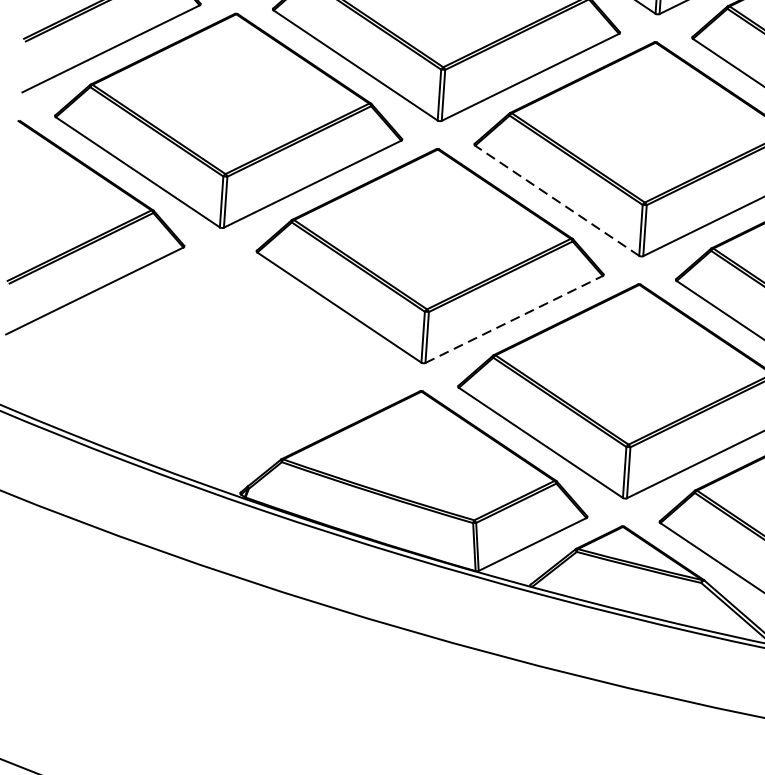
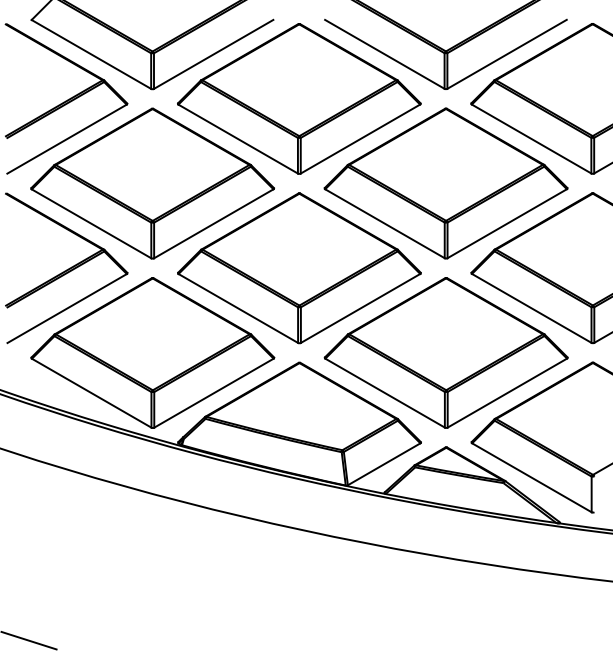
line: (556, 200) -> (384, 223), dashed -> solid
line: (513, 319) -> (360, 308), dashed -> solid
part: (212, 362) -> (152, 352), added

